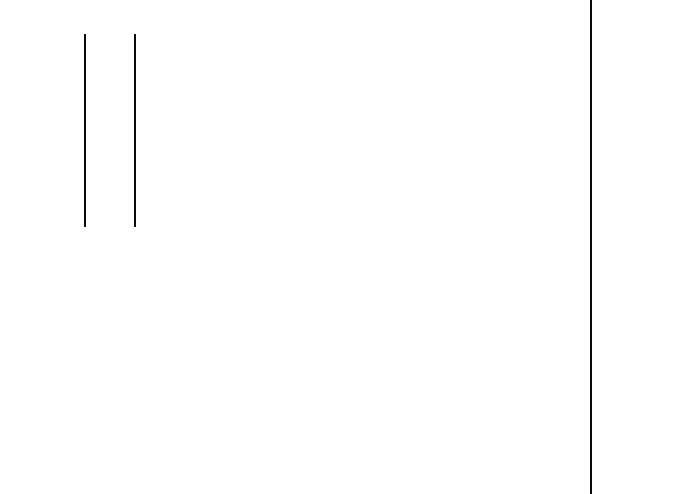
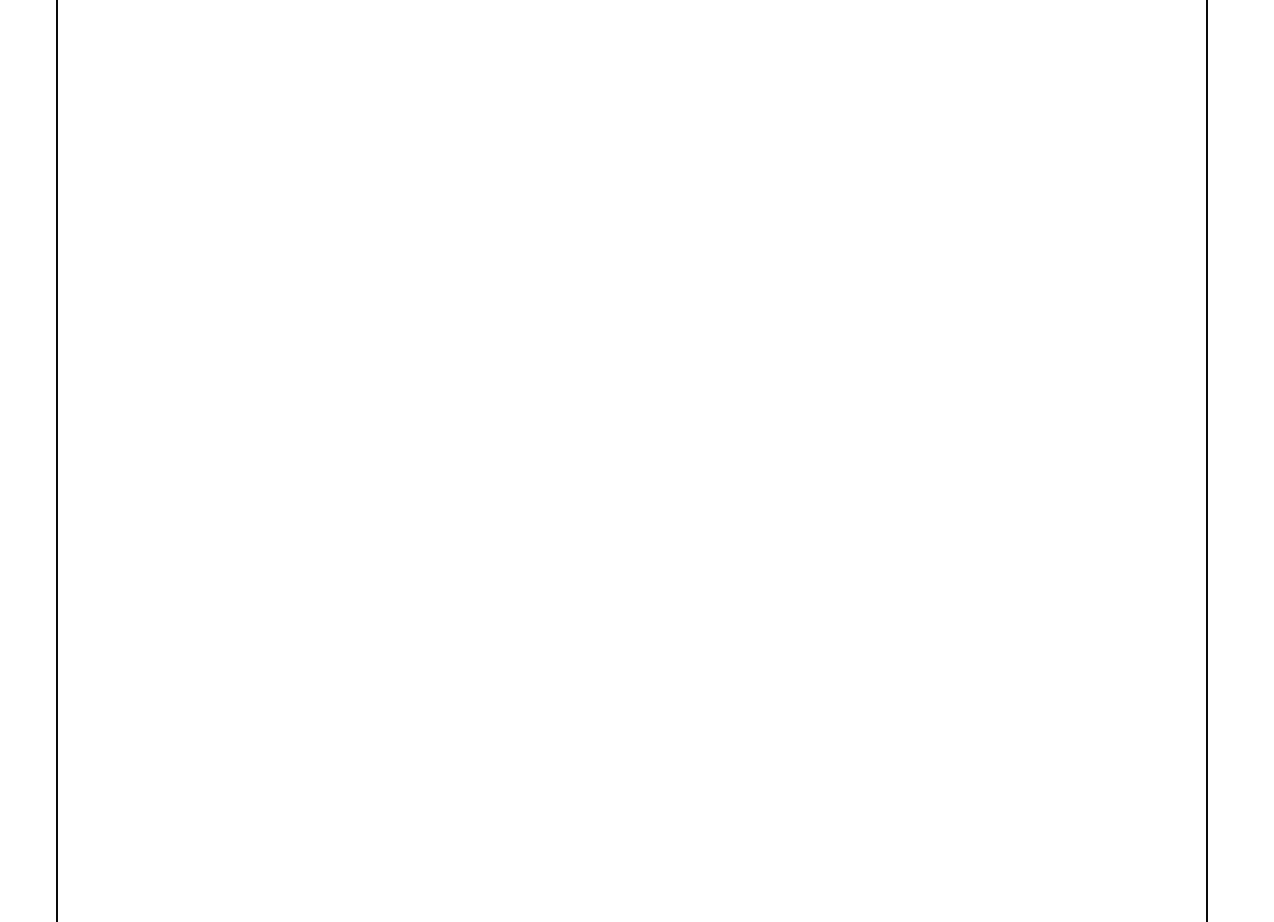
line: (84, 130) -> (247, 222), removed
line: (134, 130) -> (342, 222), removed

